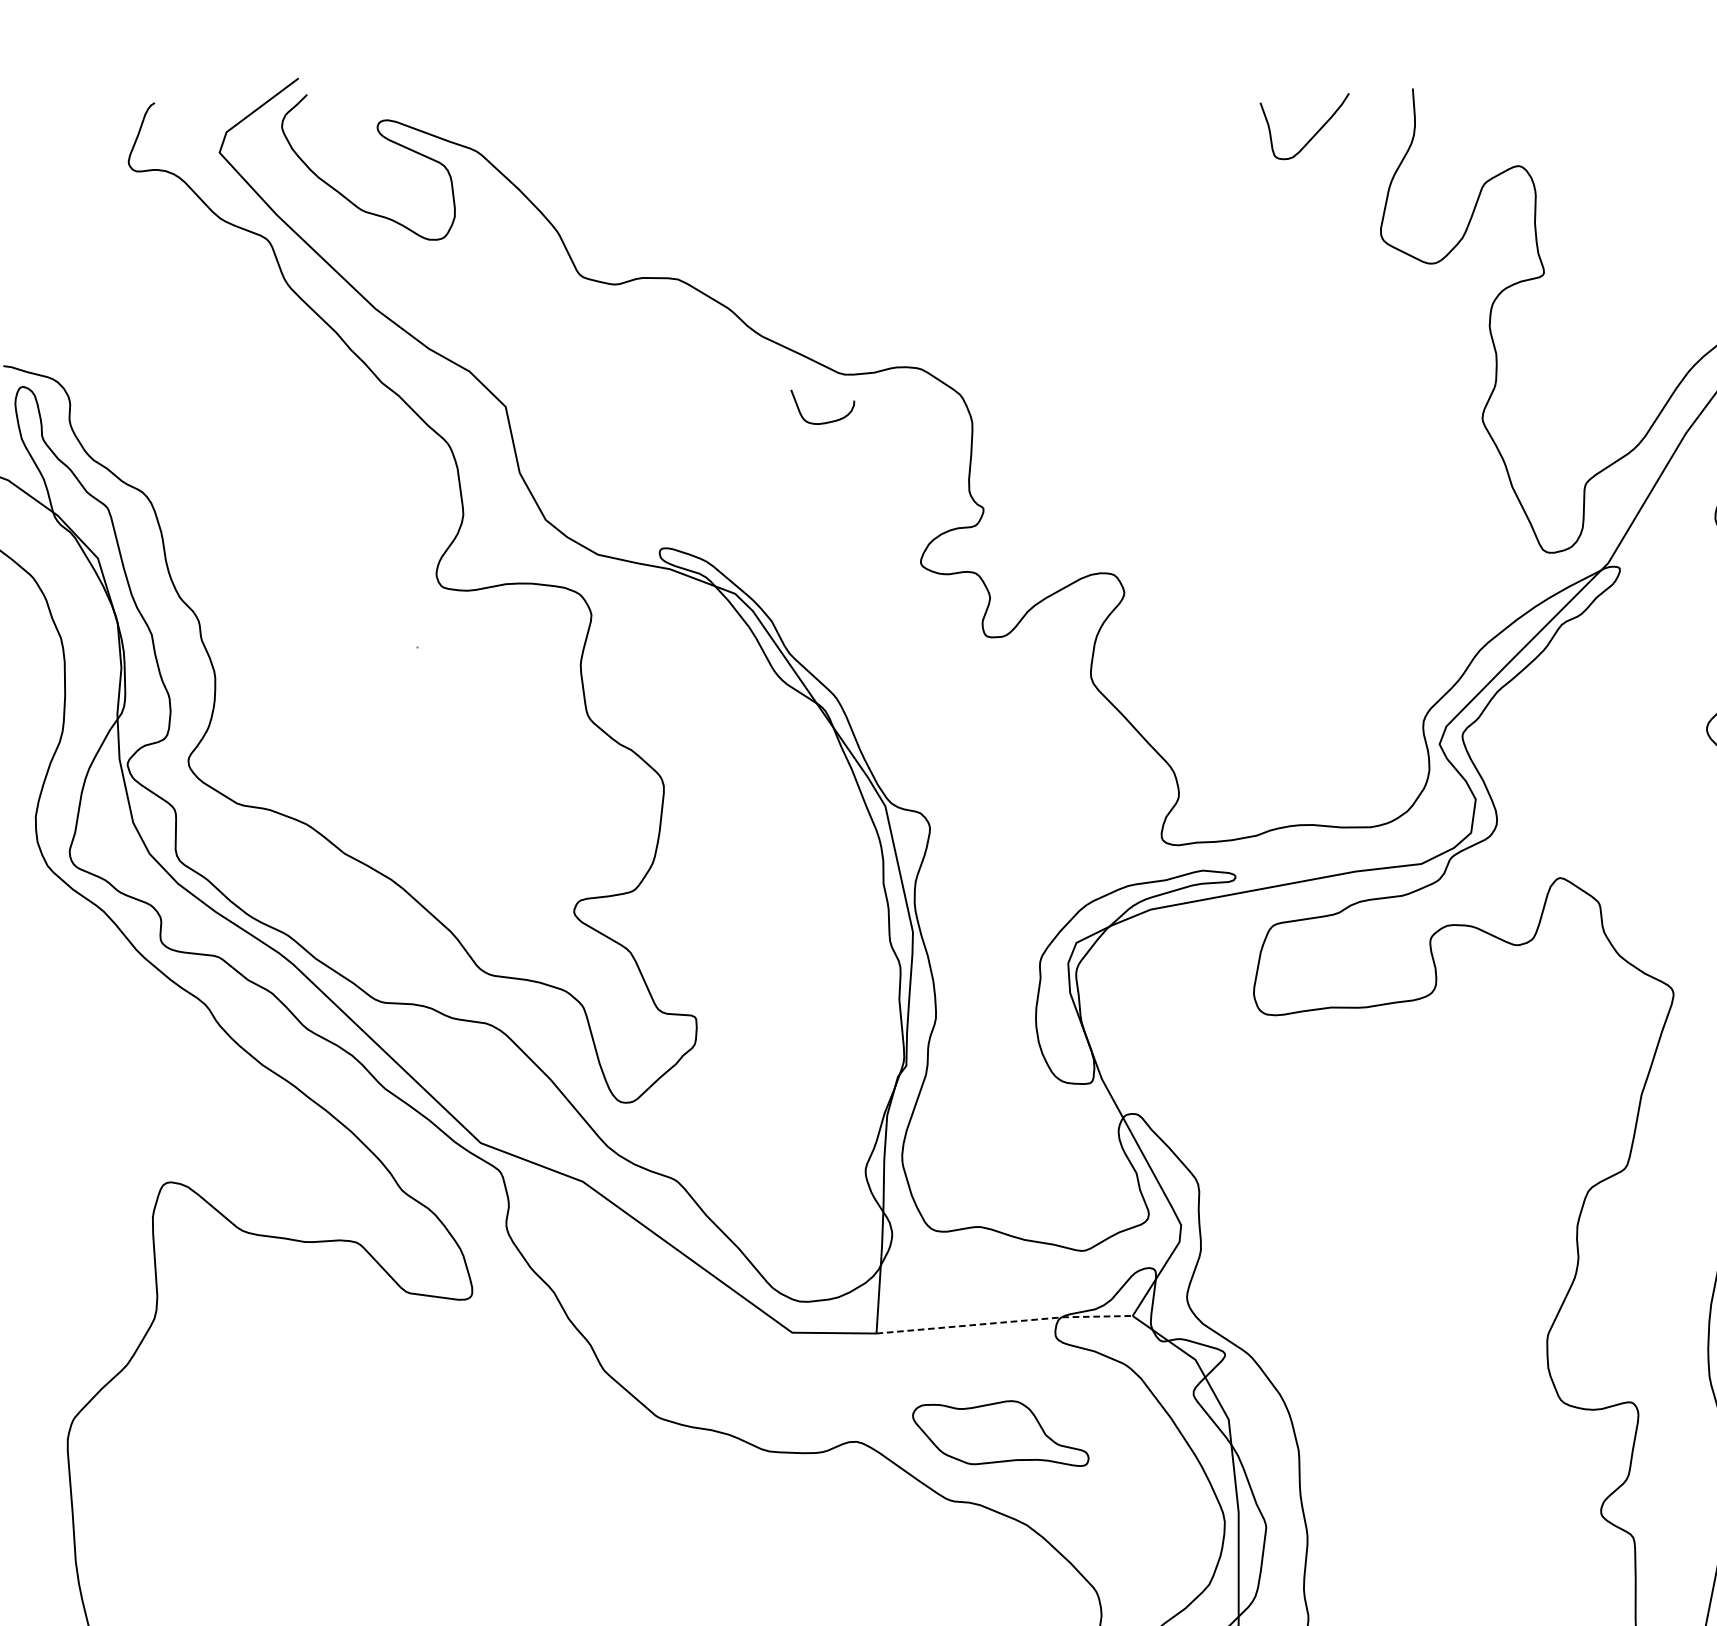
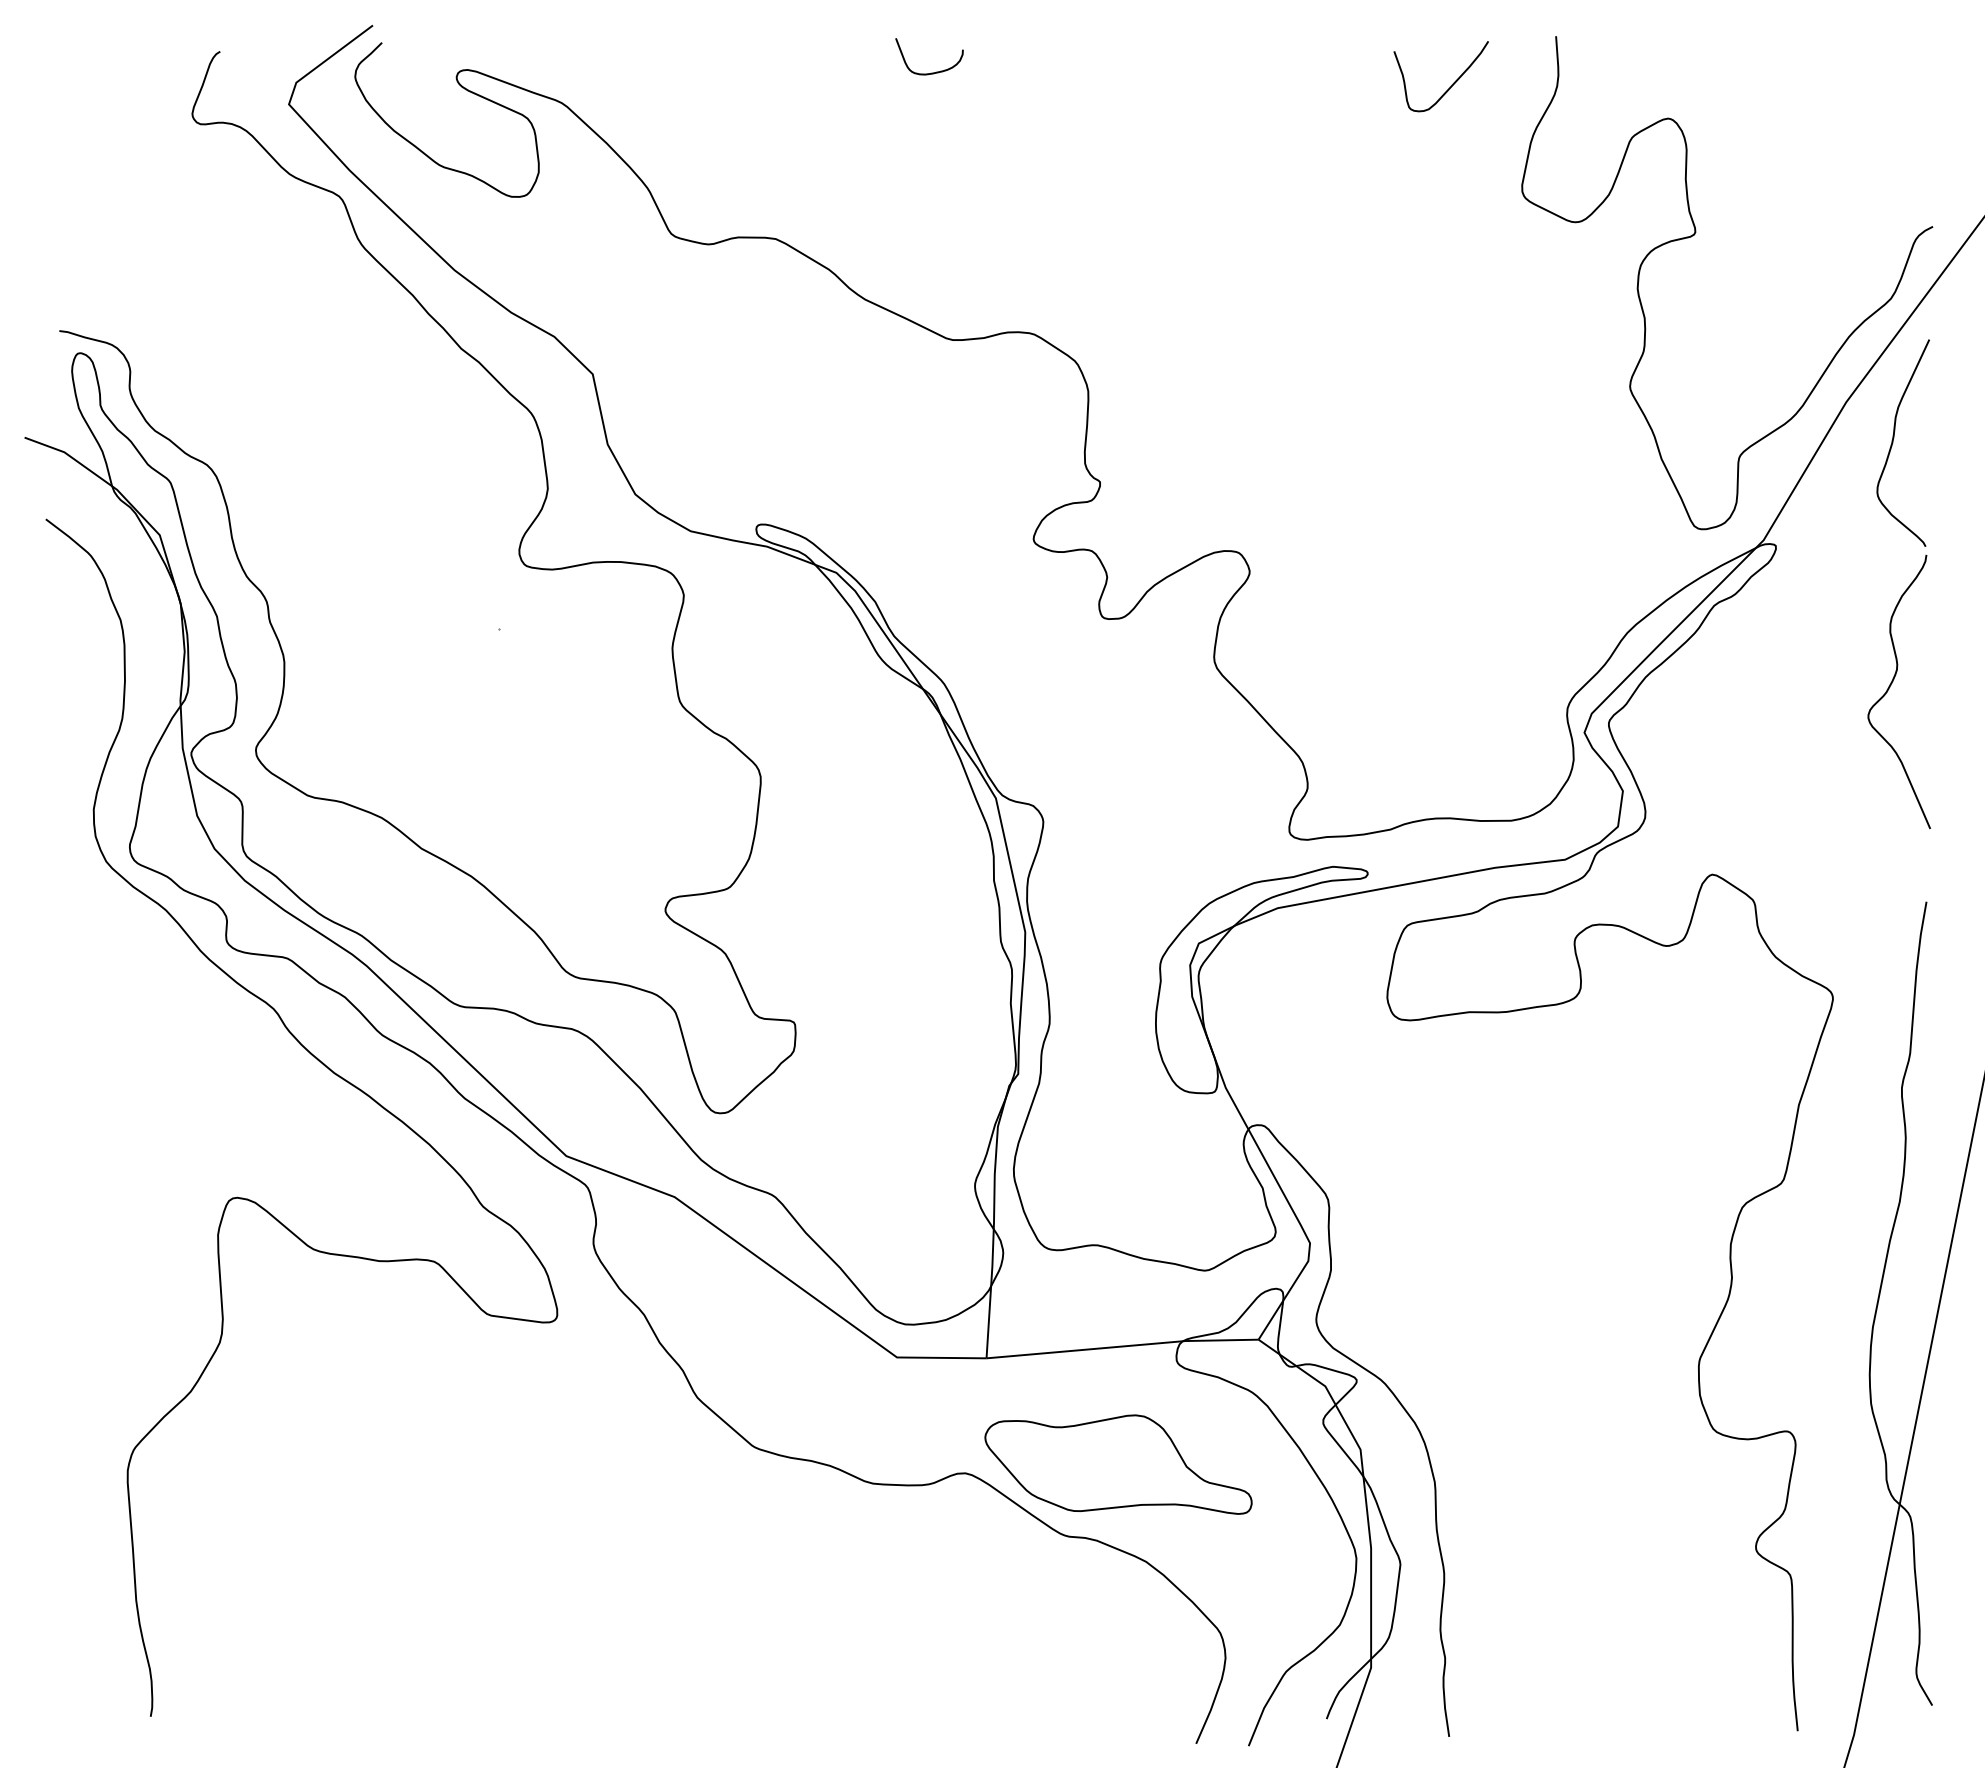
curve: (824, 422) -> (931, 72), moved
line: (1005, 1322) -> (1123, 1346), dashed -> solid
part: (1000, 1433) -> (1118, 1464), size x1.43

